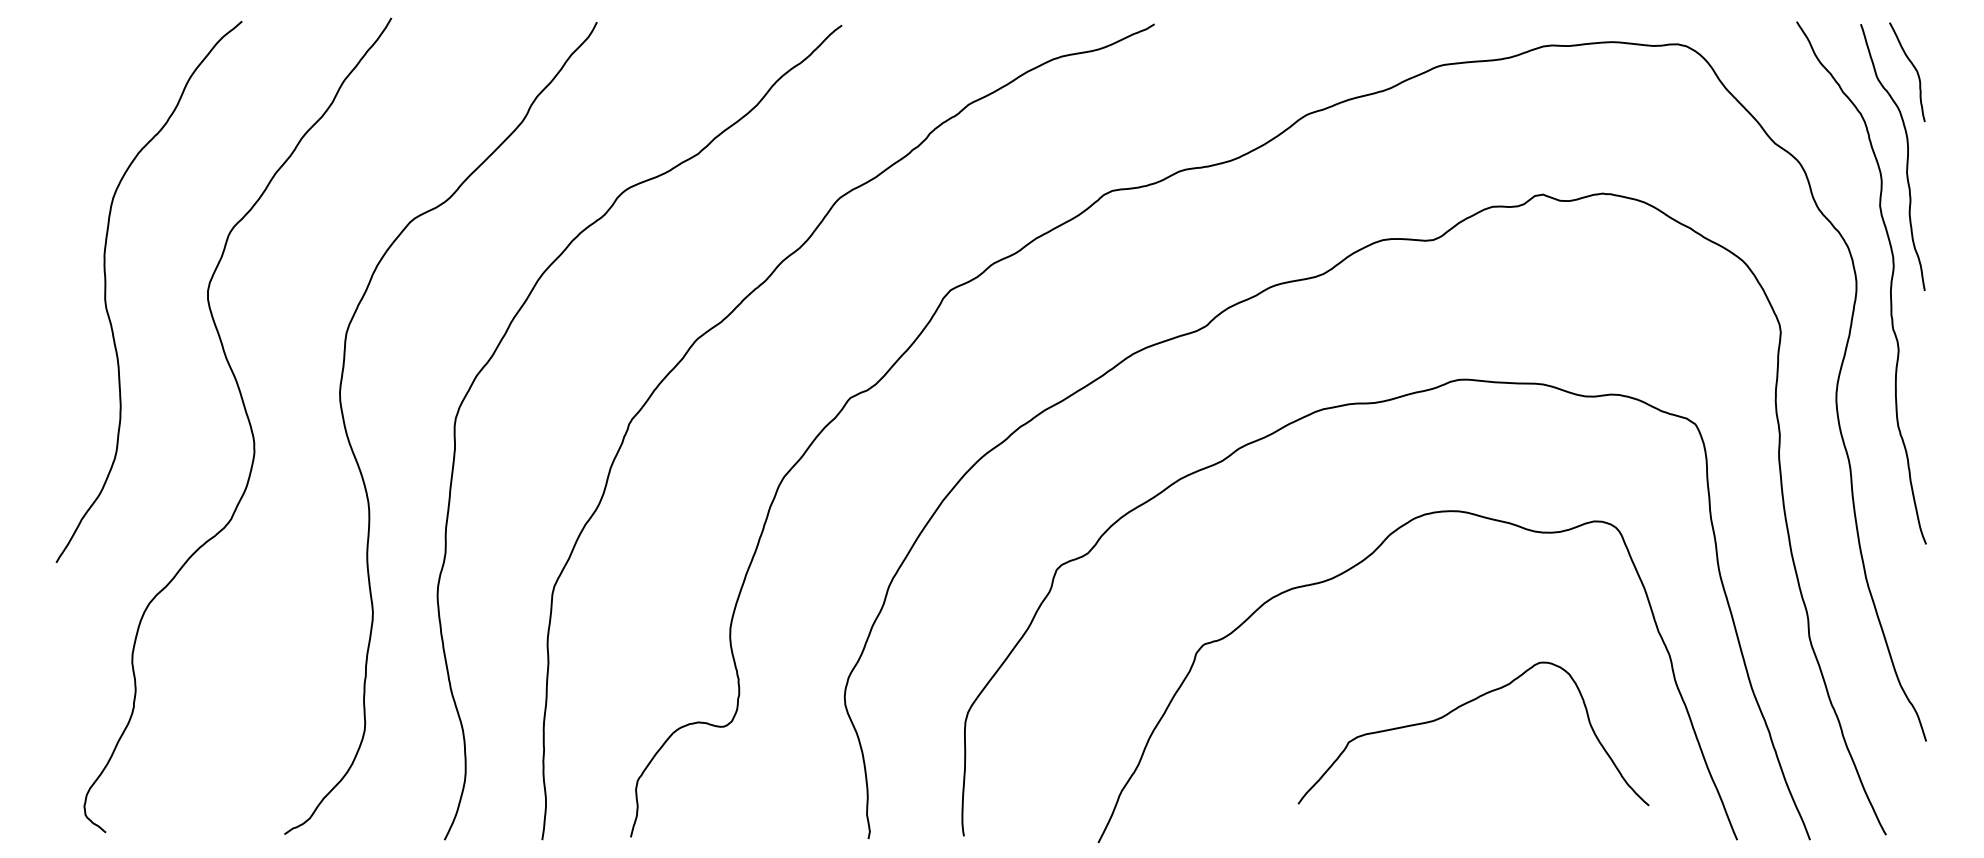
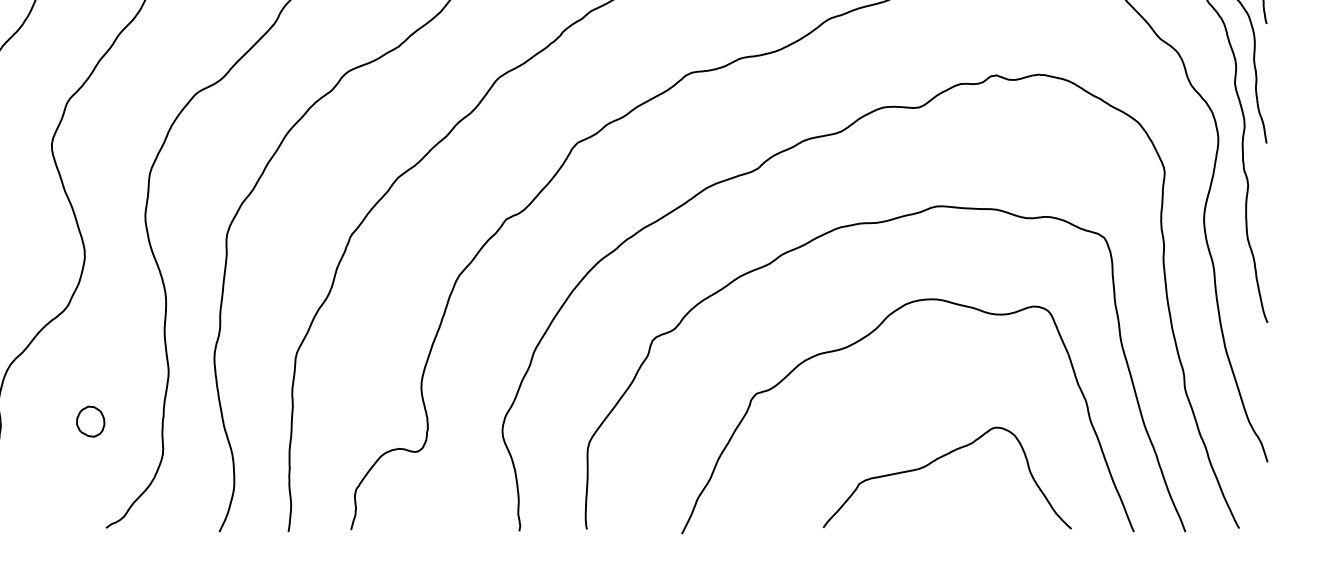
part: (262, 684) -> (90, 421), added
curve: (1460, 707) -> (938, 459), moved

